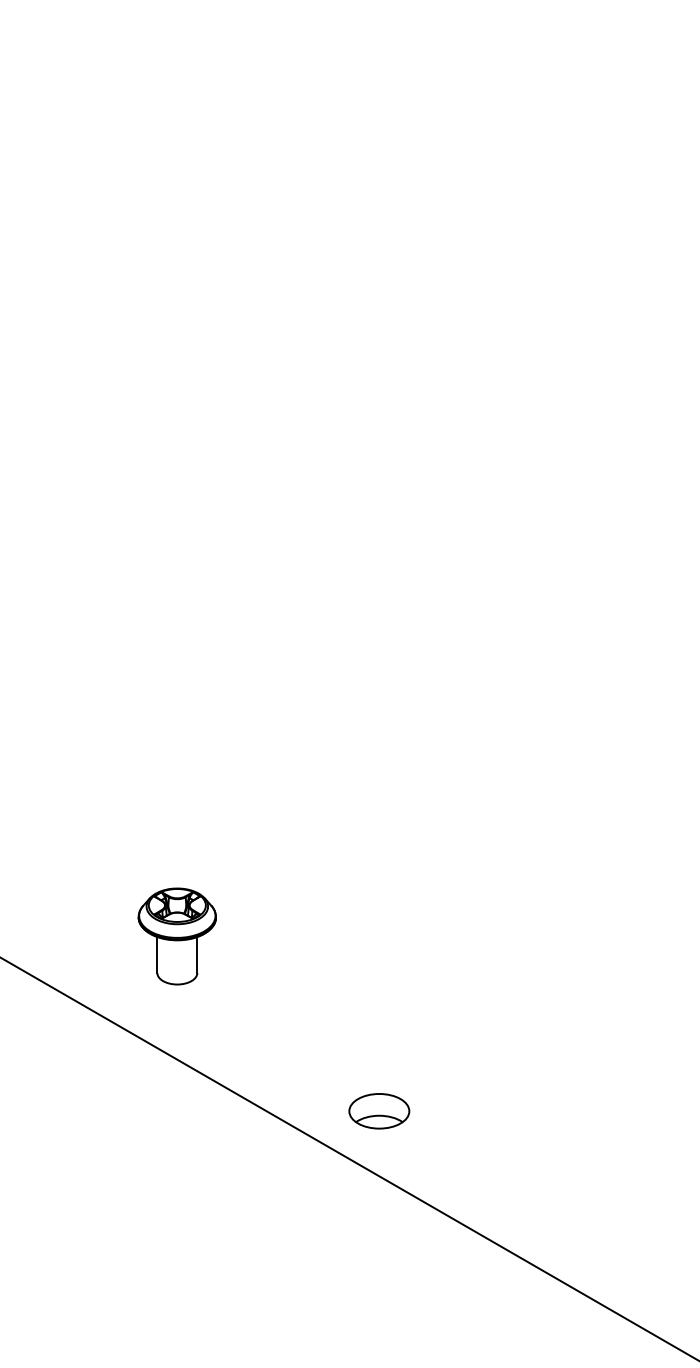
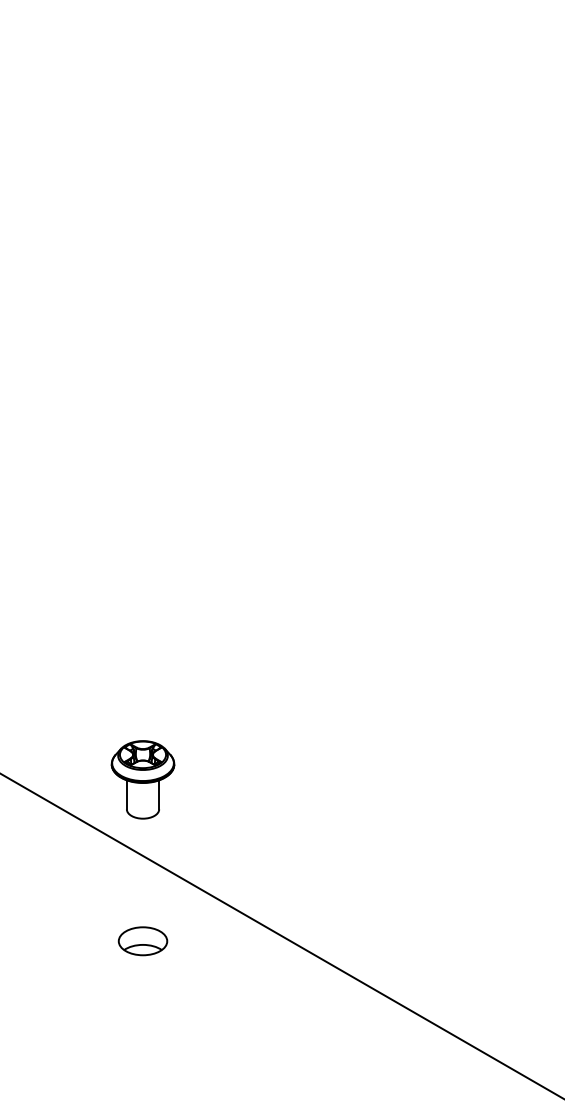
part: (176, 936) -> (142, 779), moved
part: (379, 1111) -> (143, 941), moved

